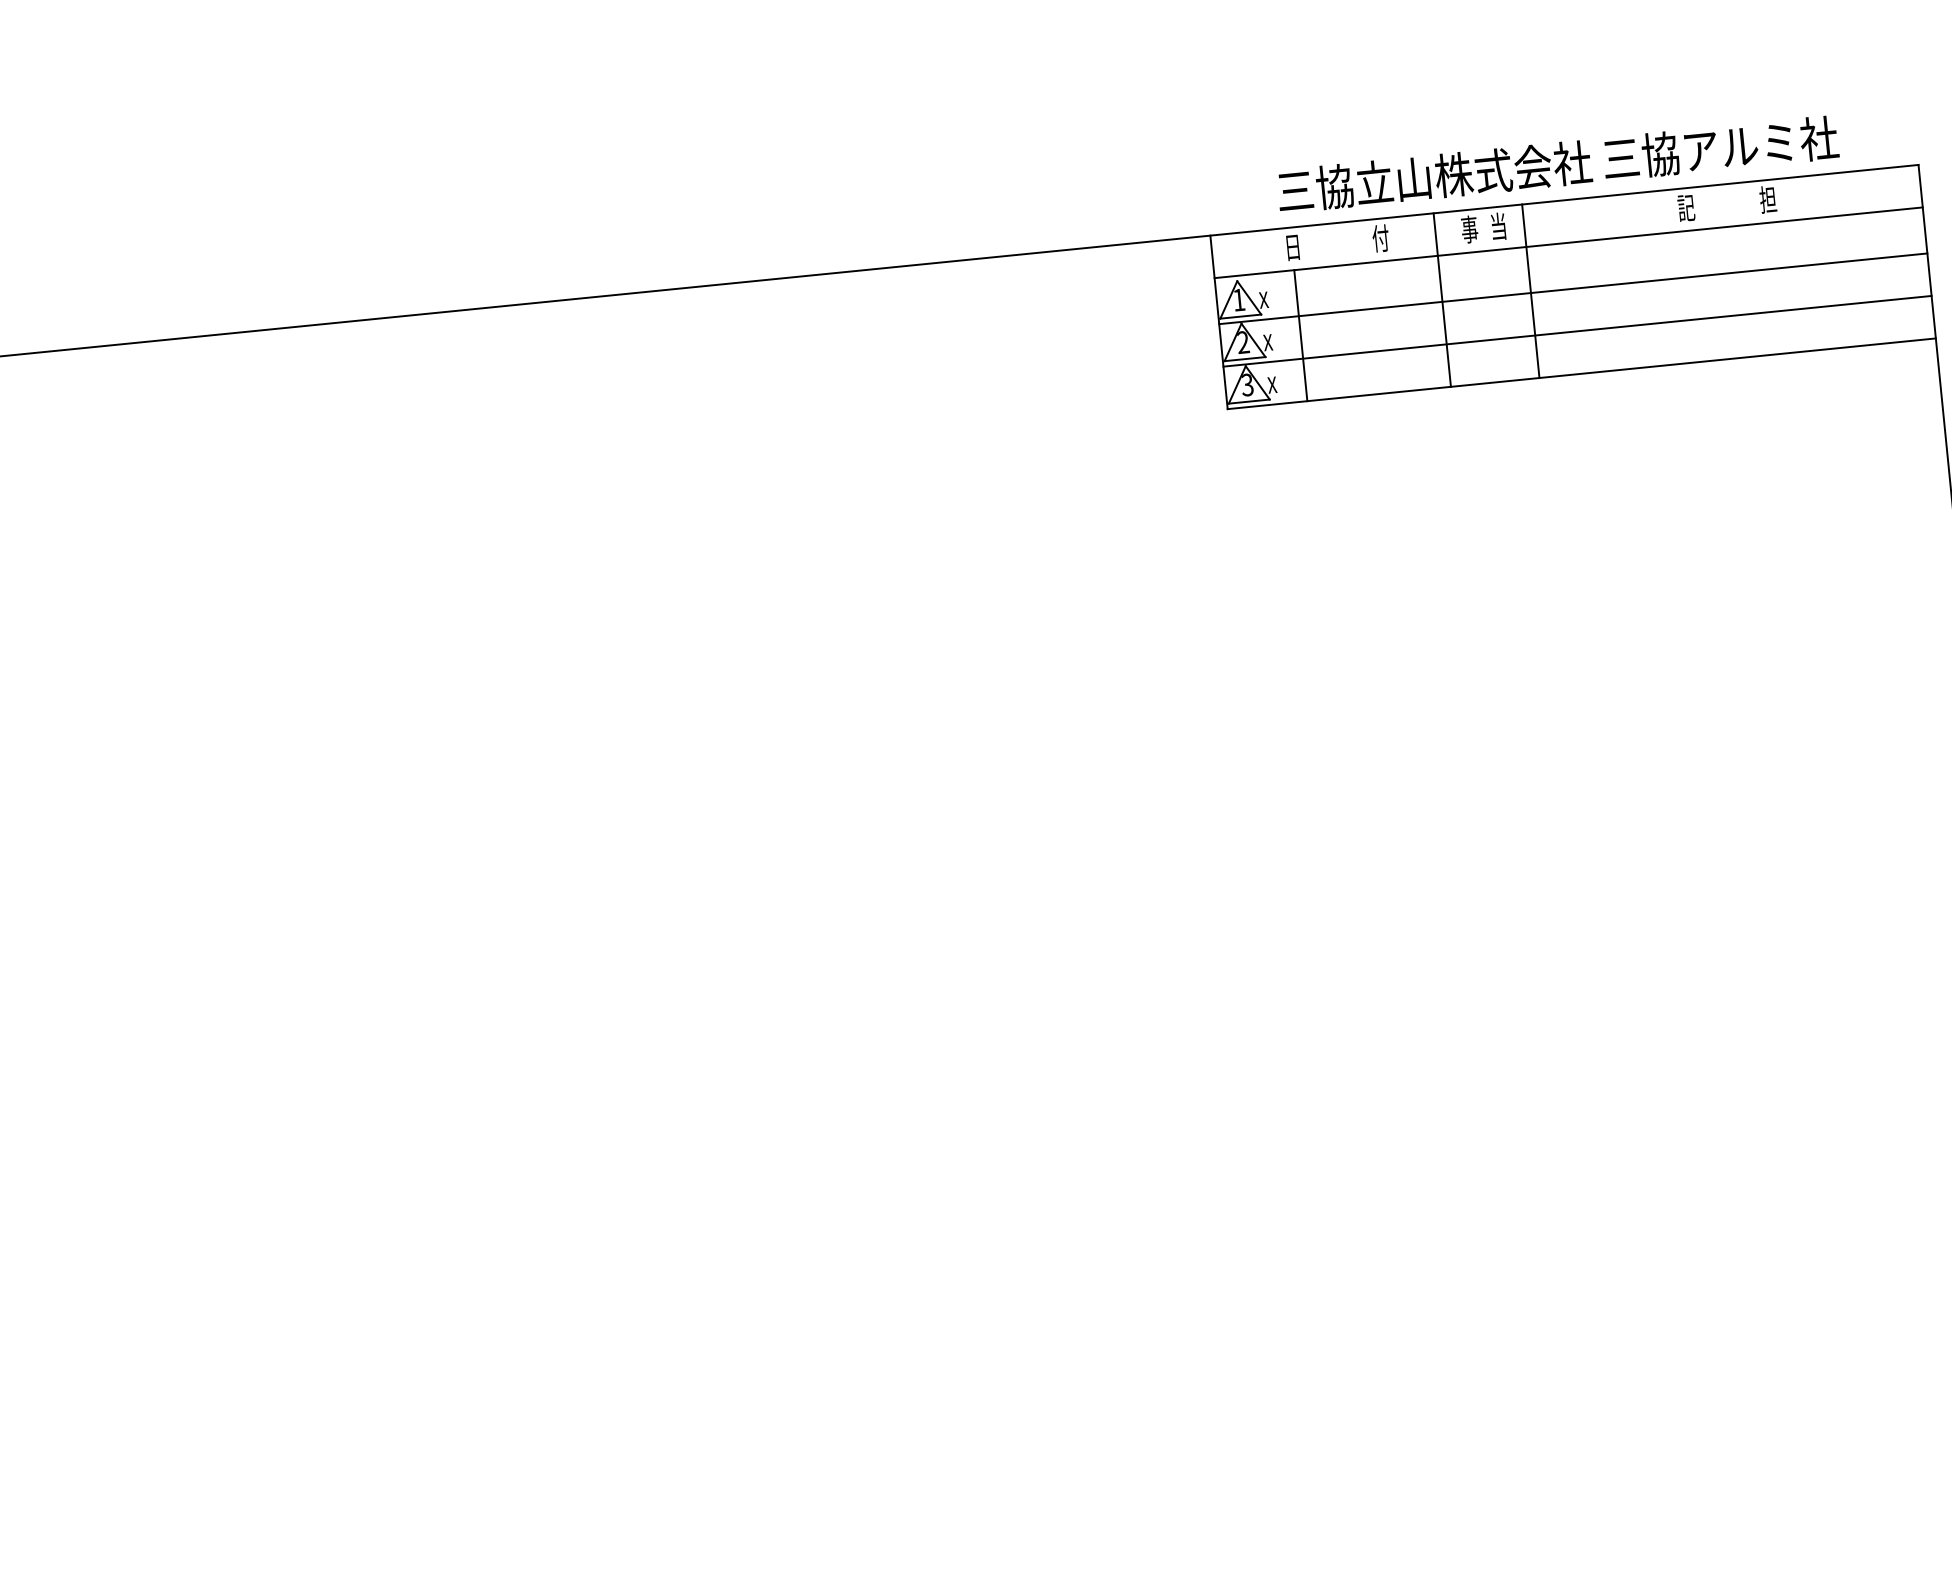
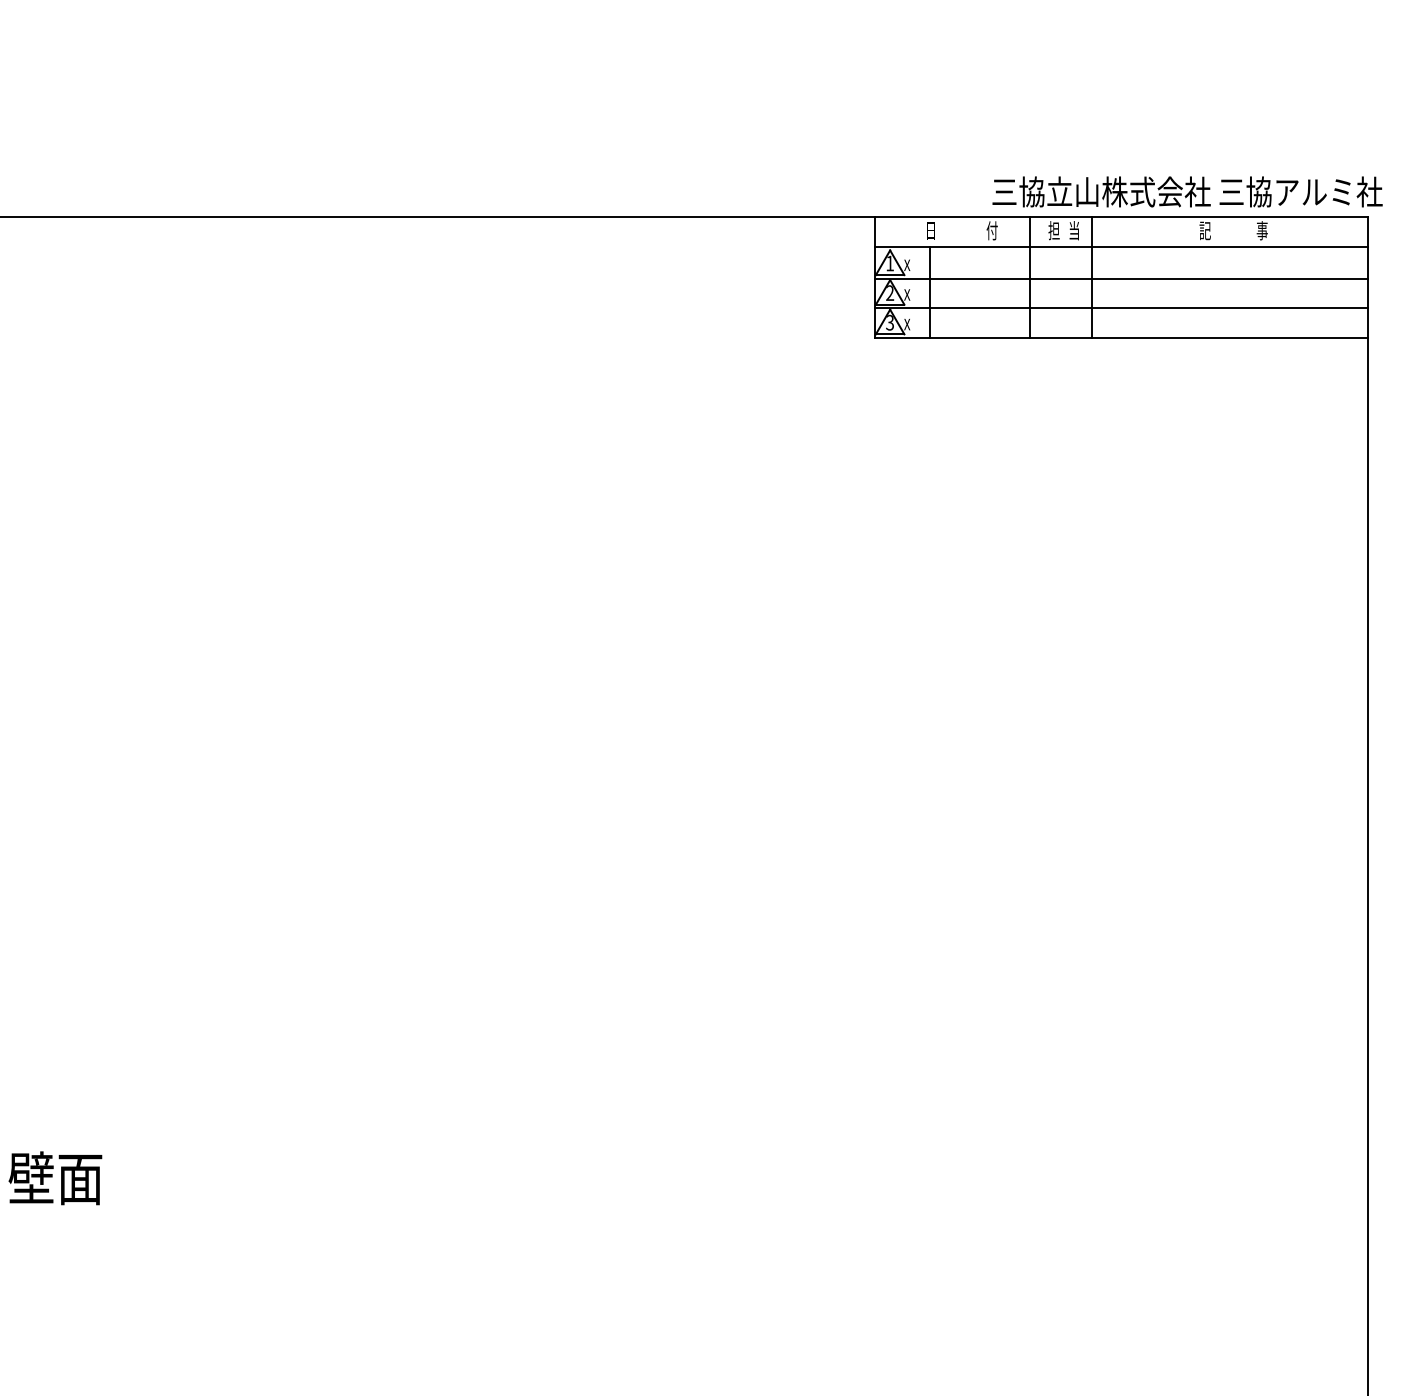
text: (1557, 163) -> (1187, 191), moved
text: (1767, 199) -> (1261, 230), 担 -> 事
text: (1468, 229) -> (1053, 230), 事 -> 担

